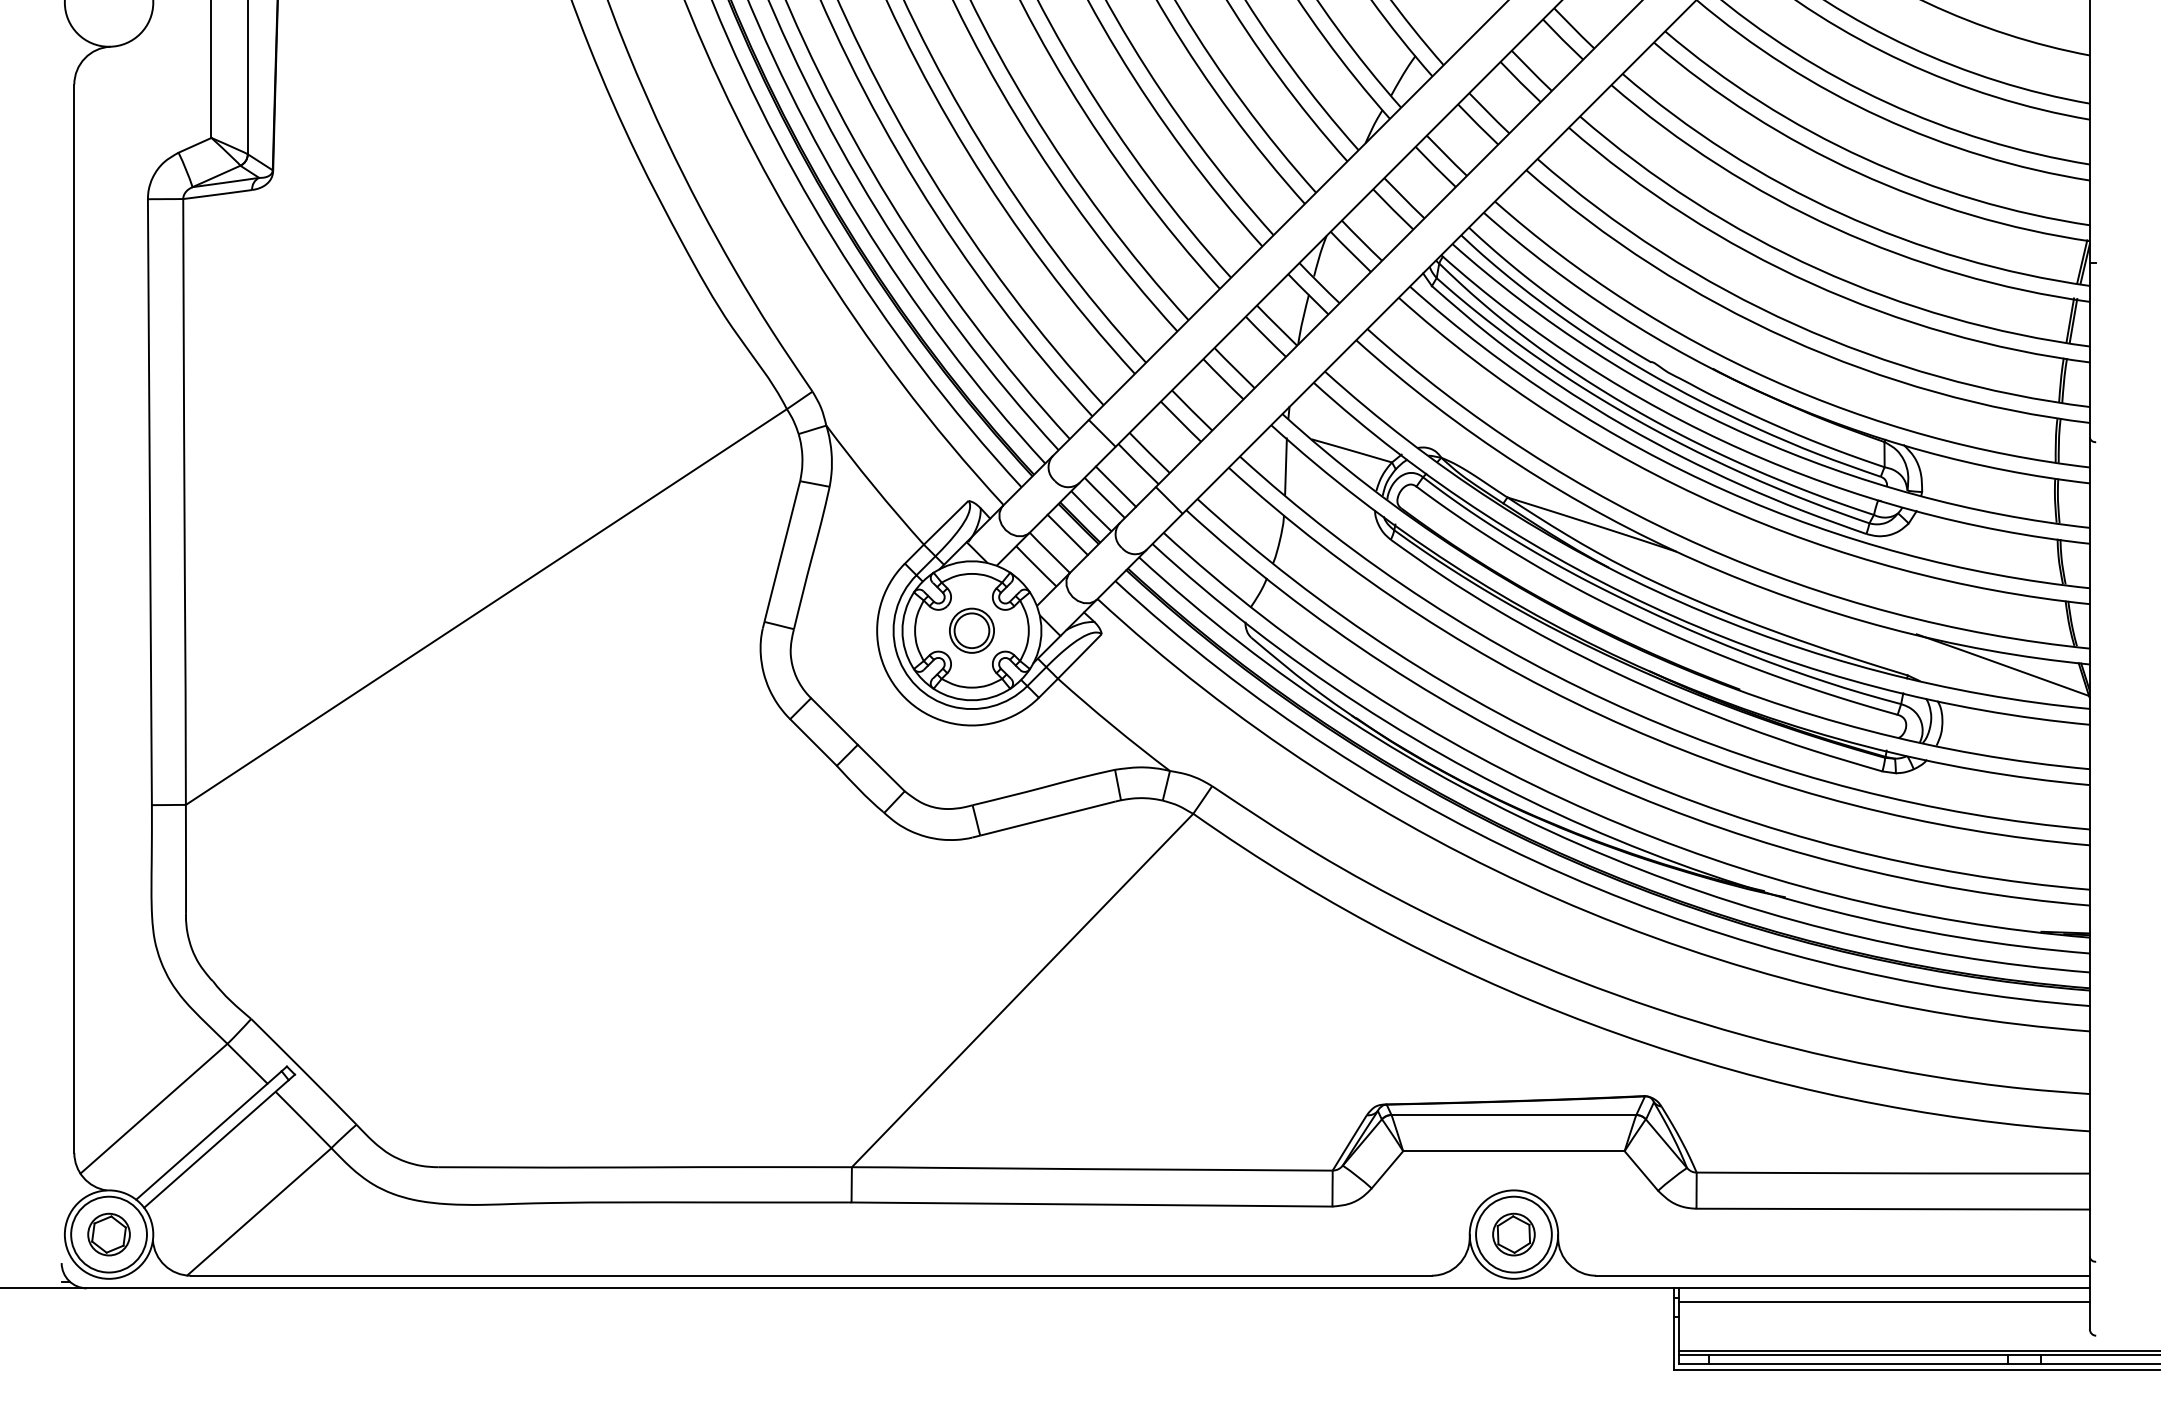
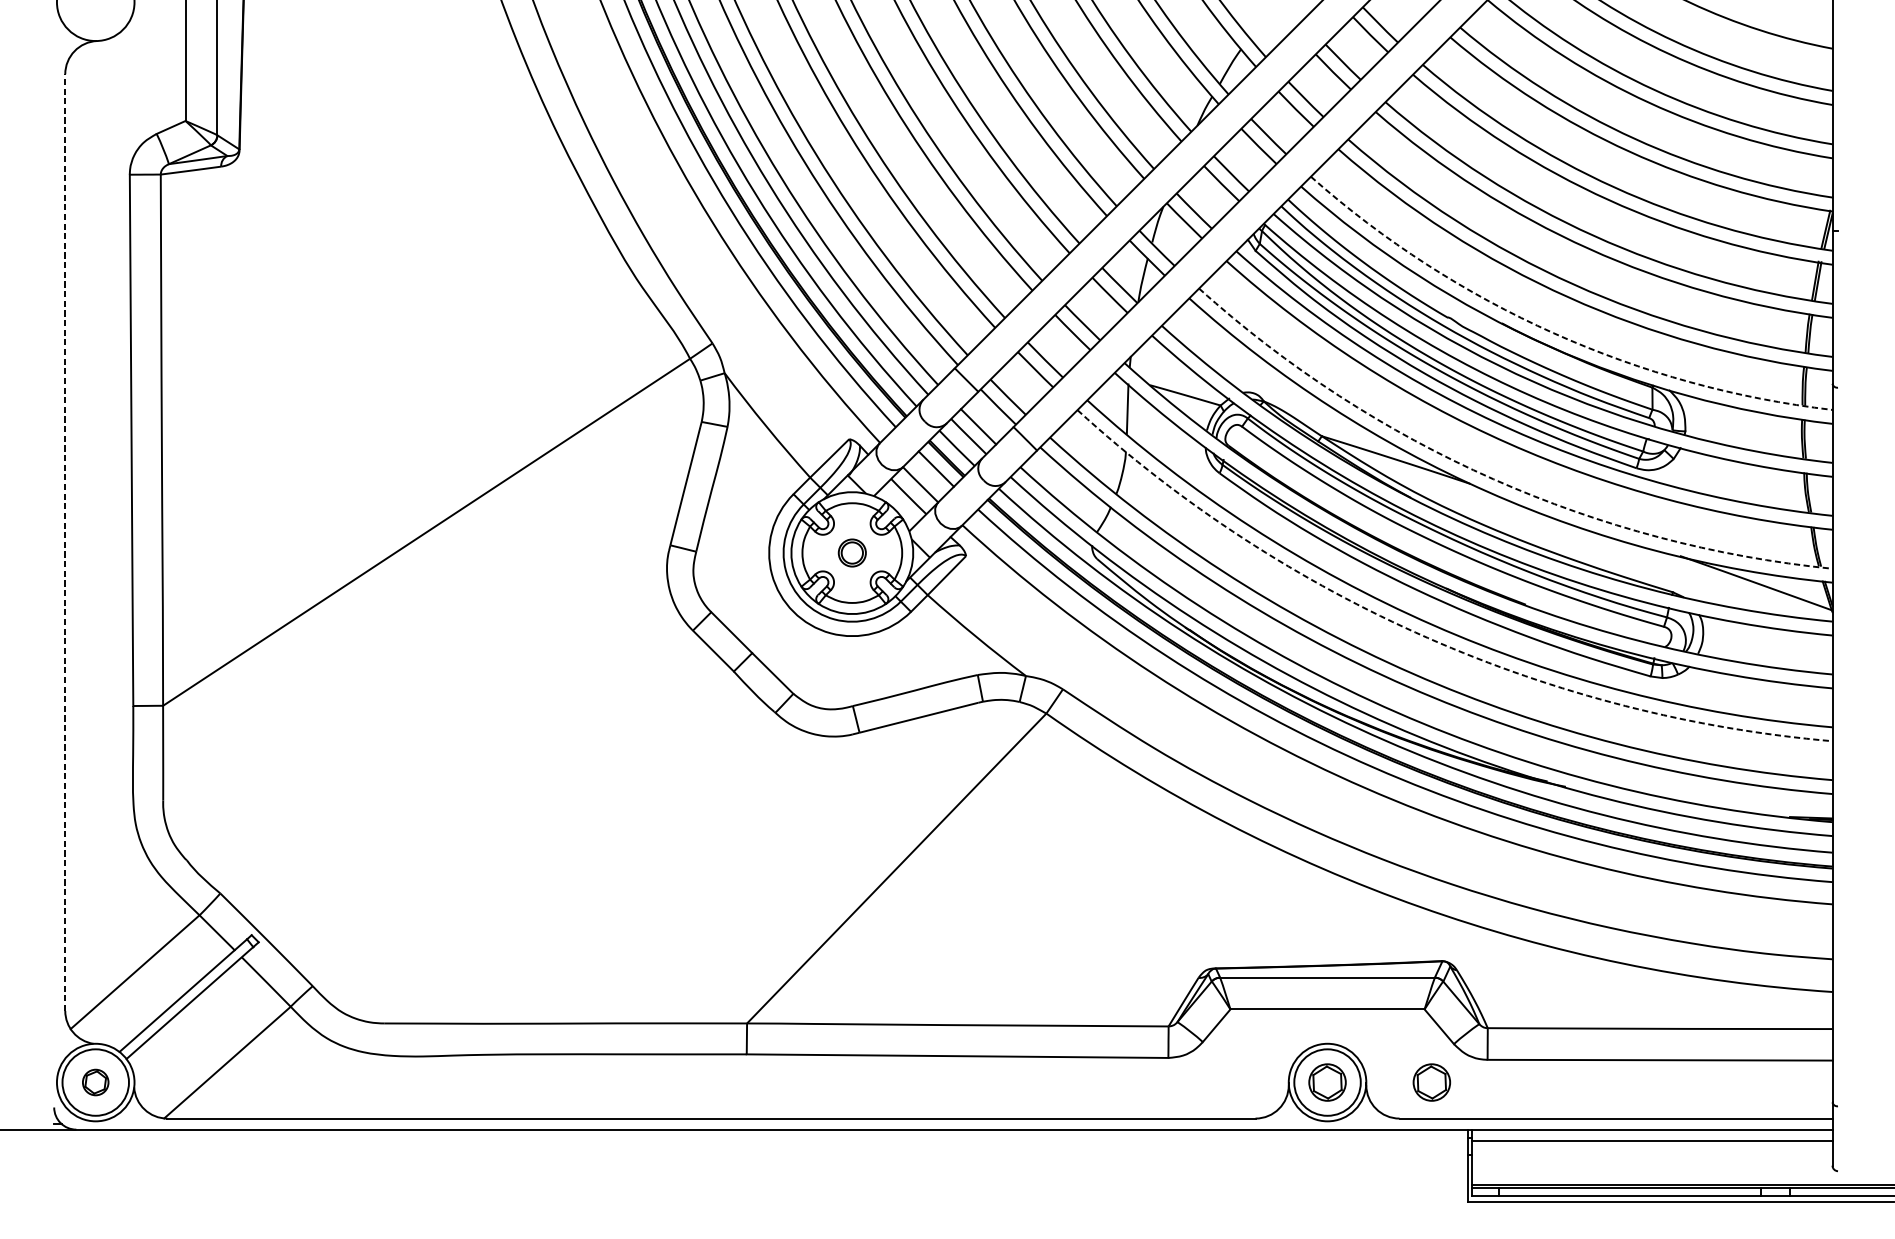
arc: (1772, 380) -> (1554, 333), solid -> dashed
arc: (1703, 546) -> (1493, 479), solid -> dashed
line: (74, 618) -> (65, 542), solid -> dashed
part: (971, 630) -> (851, 552), size x0.7
arc: (1628, 727) -> (1427, 637), solid -> dashed
part: (108, 1234) -> (95, 1082), size x0.7
part: (1632, 1234) -> (1431, 1082), added

